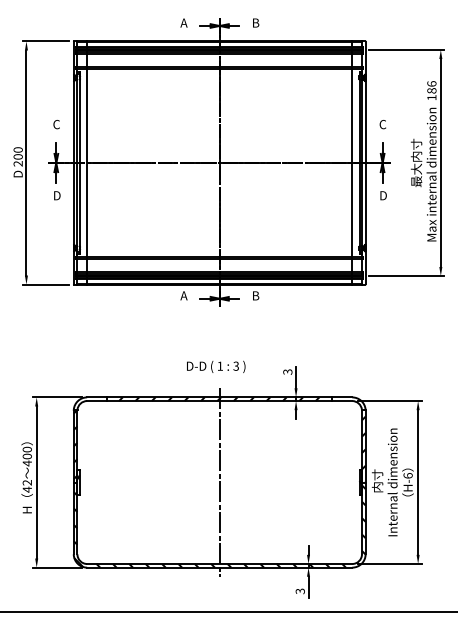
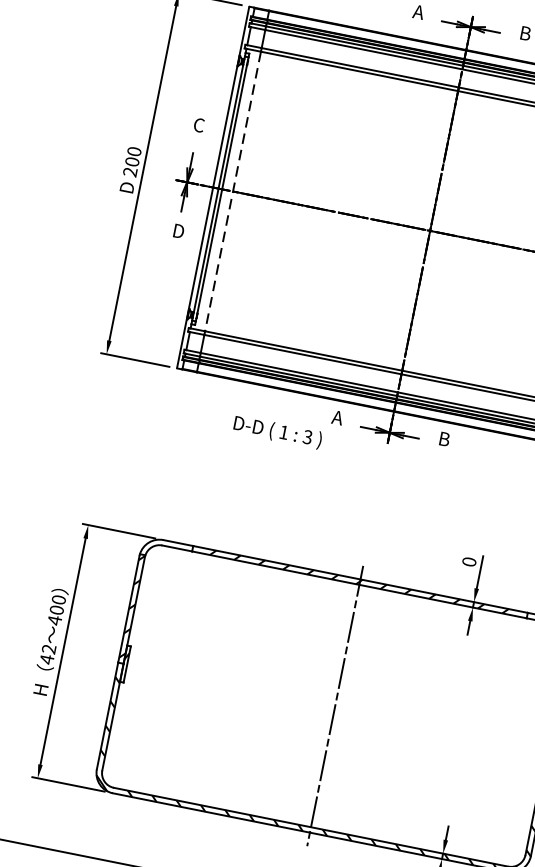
line: (87, 163) -> (233, 192), solid -> dashed
text: (216, 366) -> (278, 431), moved
text: (287, 371) -> (469, 561), 3 -> 0

